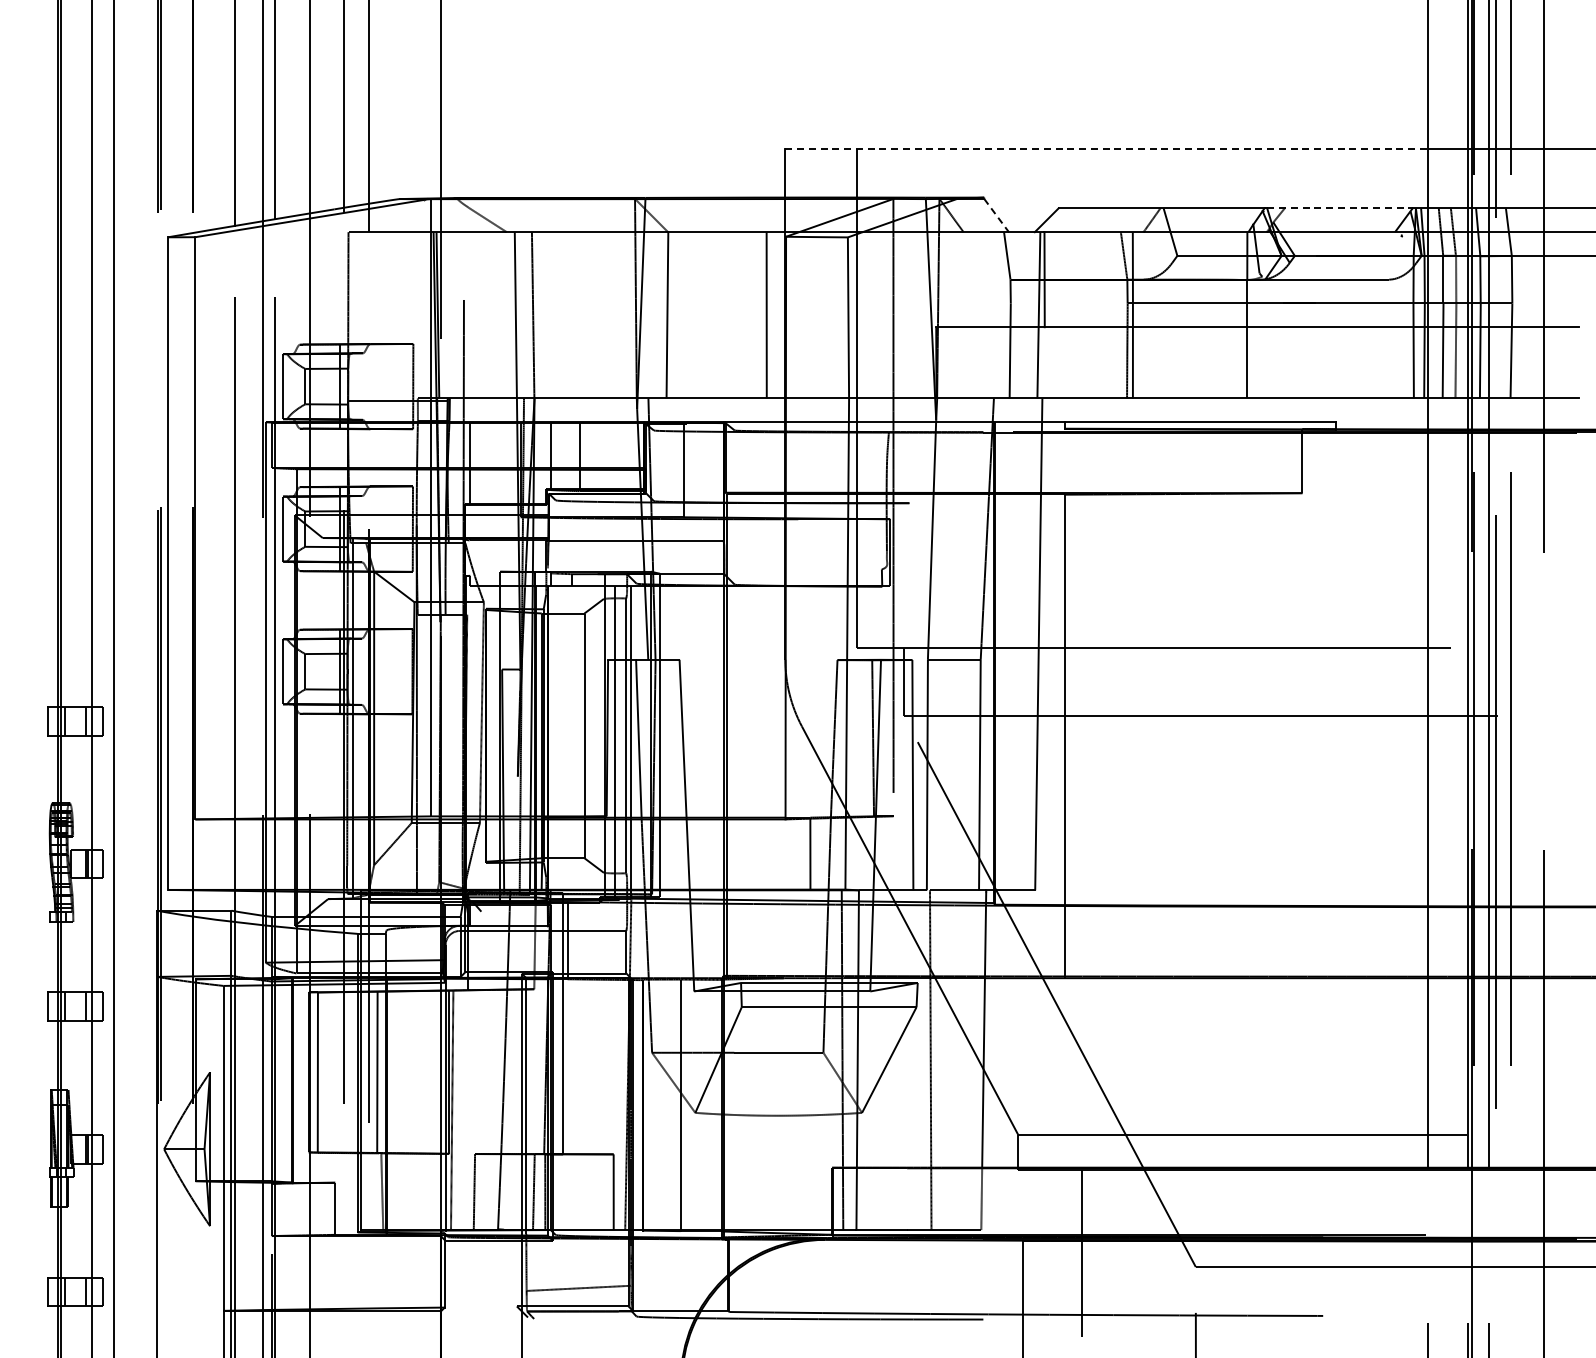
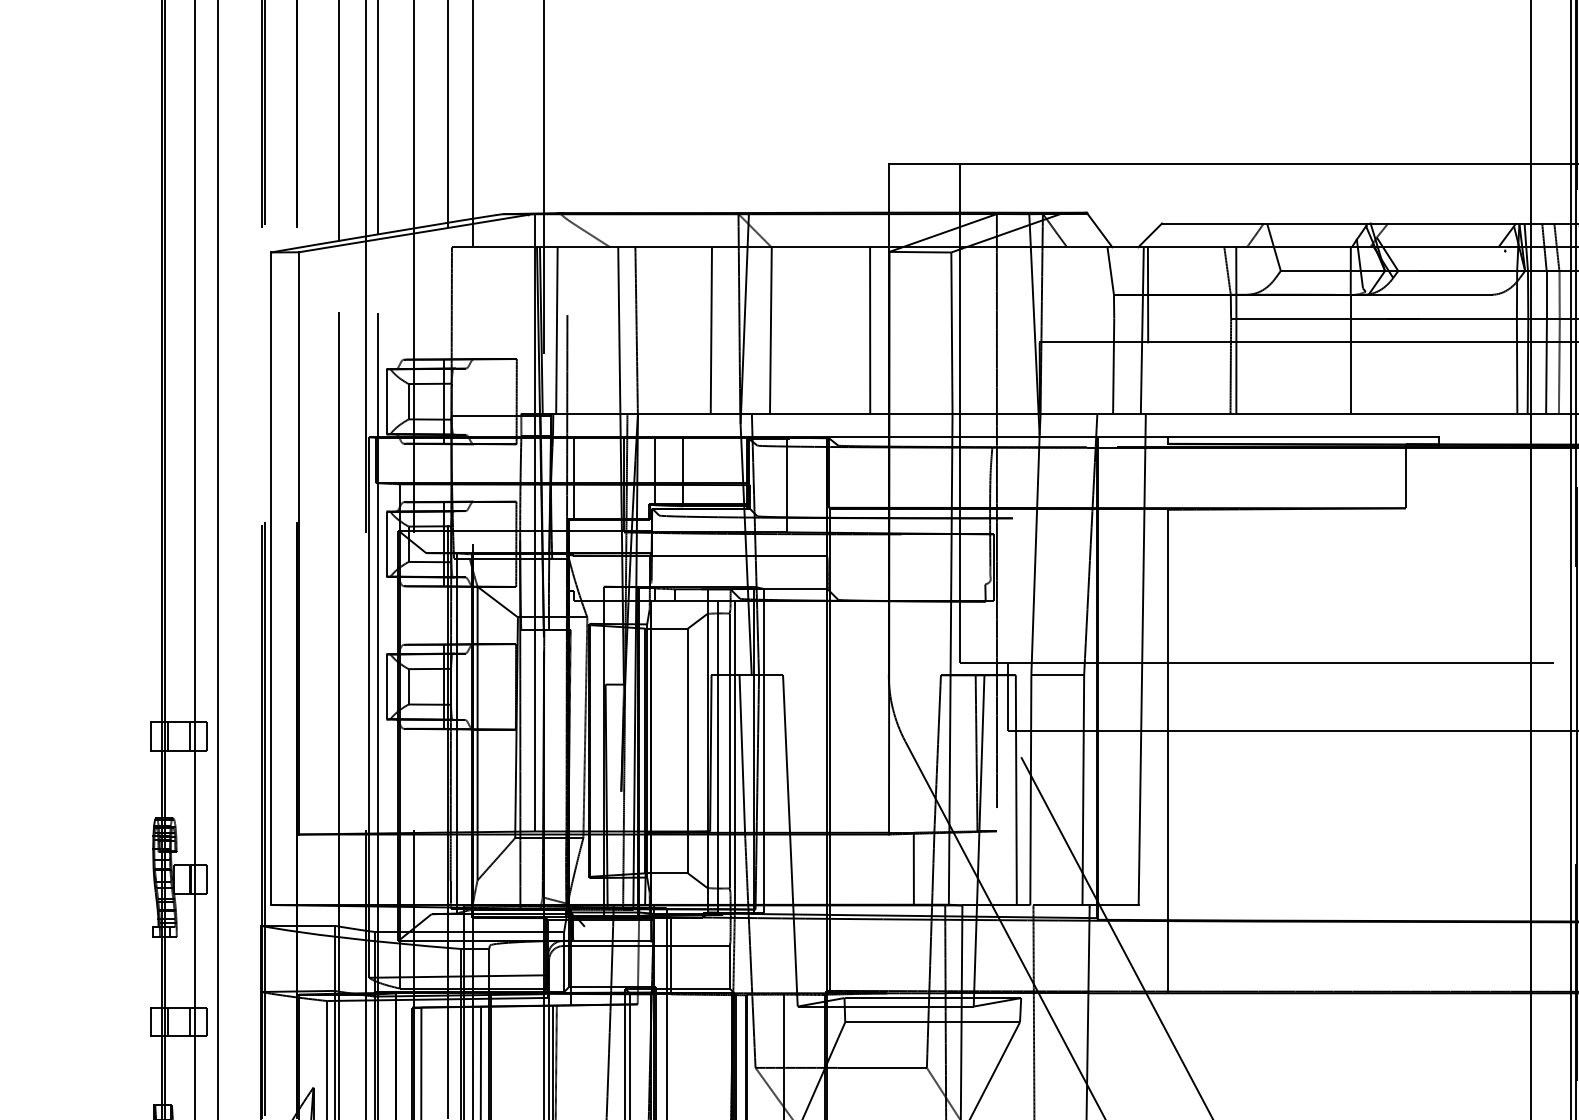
line: (1106, 148) -> (1209, 163), dashed -> solid
line: (1340, 208) -> (1443, 223), dashed -> solid
line: (996, 215) -> (1099, 230), dashed -> solid
line: (453, 315) -> (556, 330), added
line: (607, 315) -> (710, 330), added

